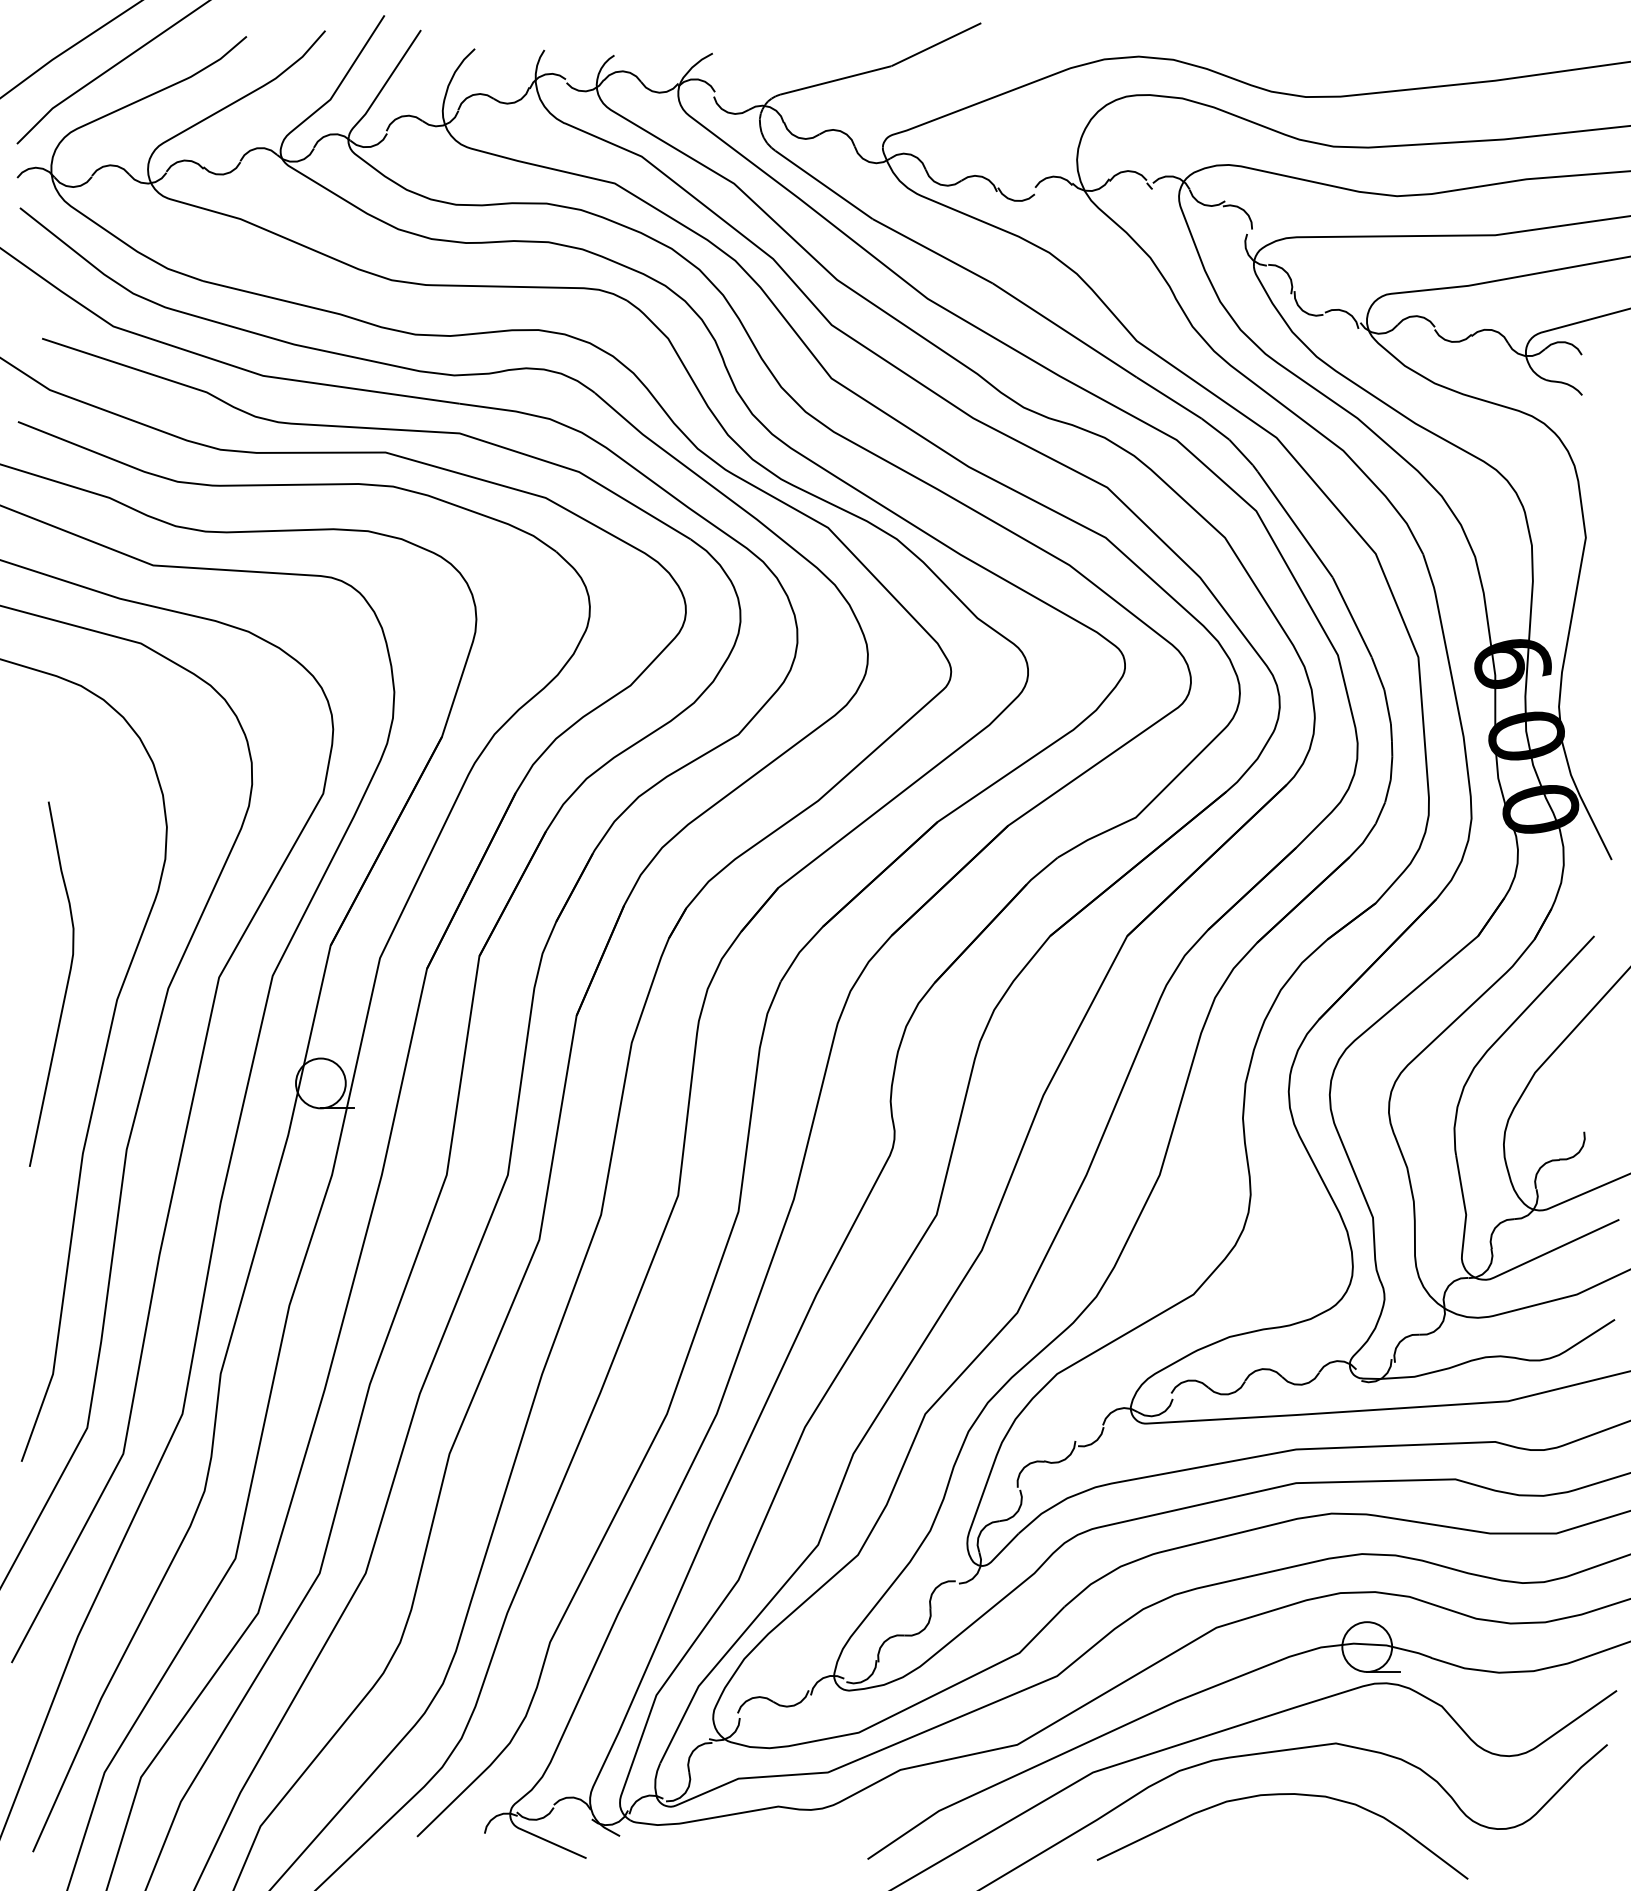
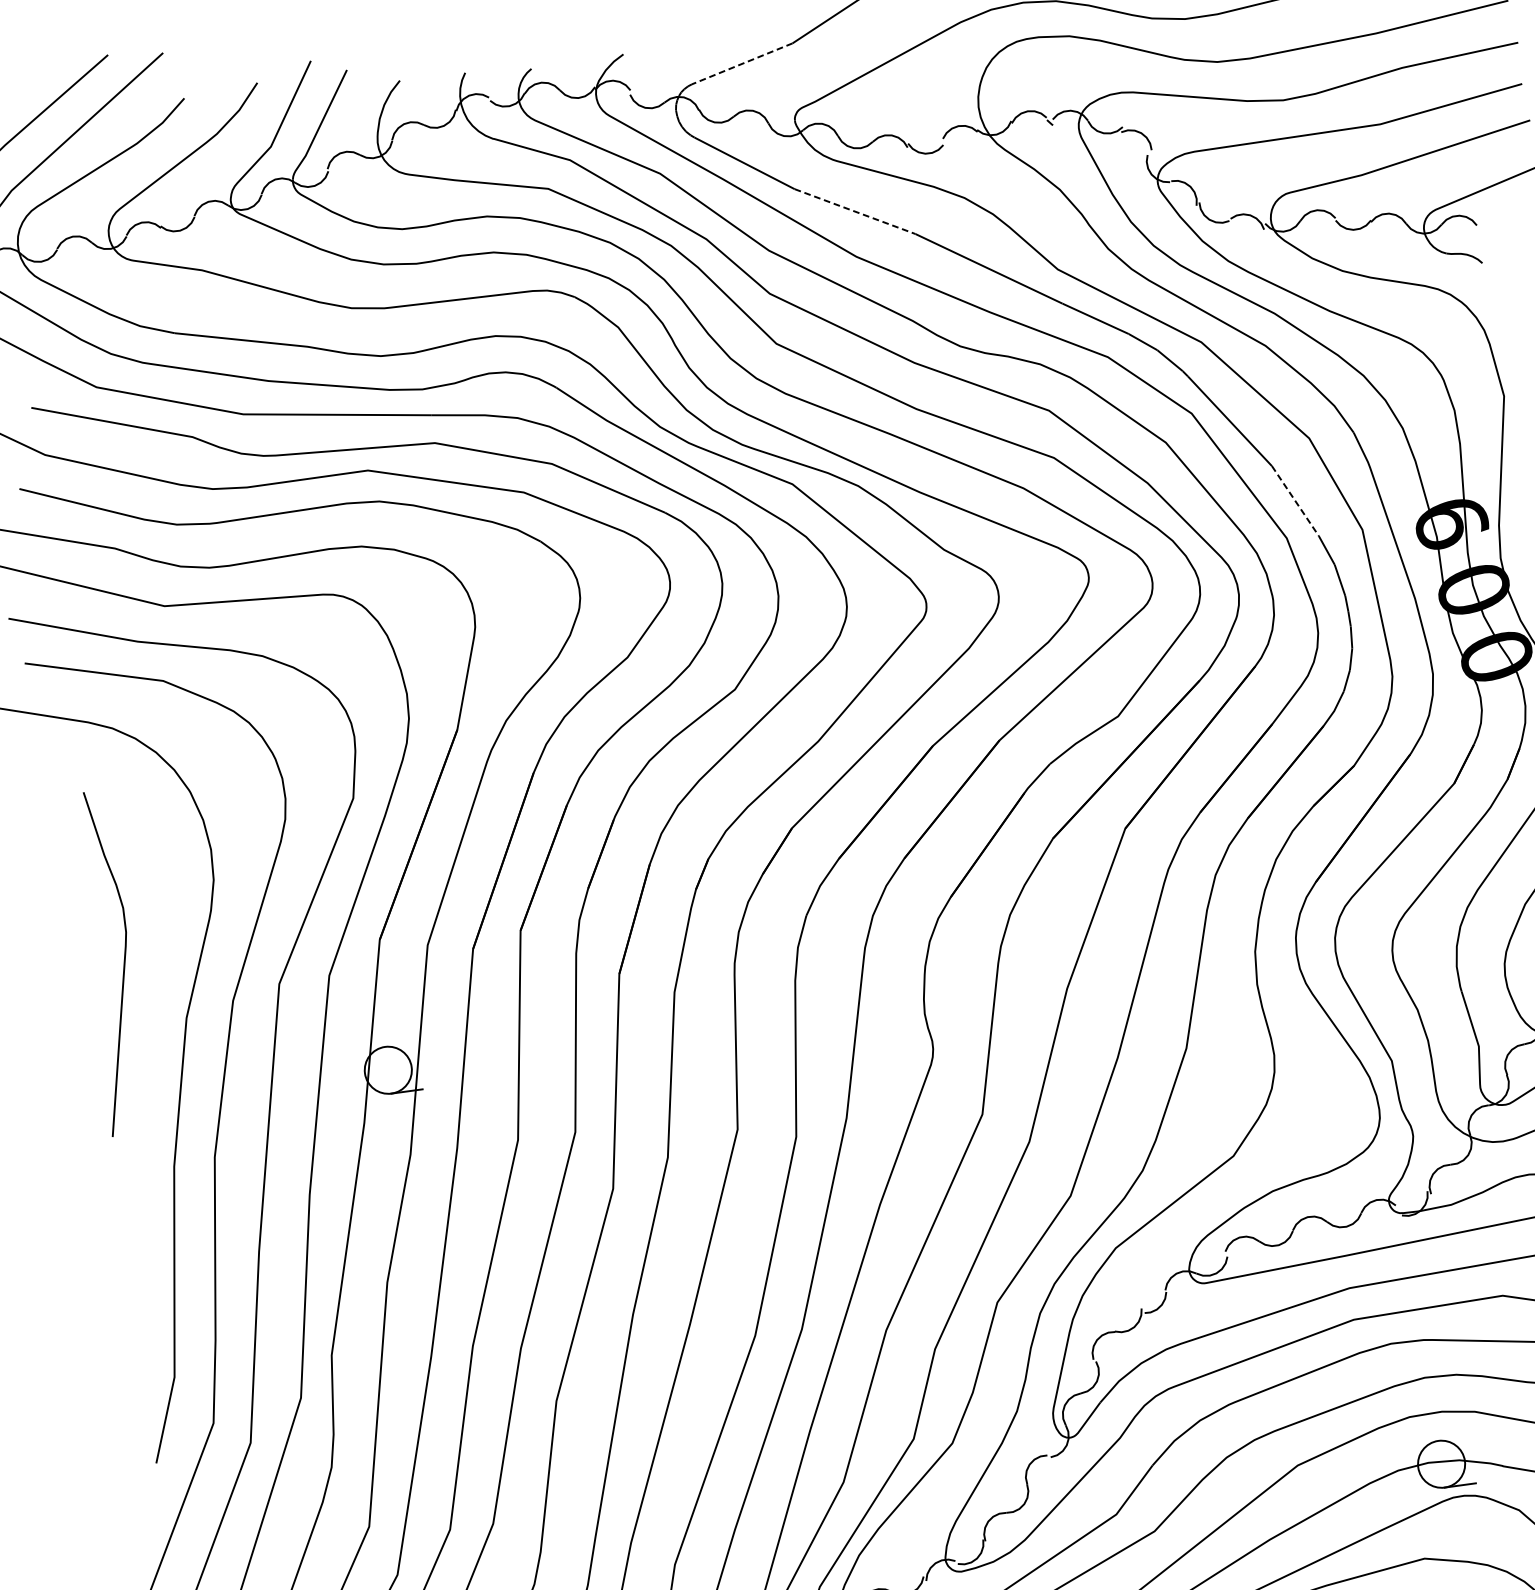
line: (835, 80) -> (741, 63), solid -> dashed
line: (933, 251) -> (855, 211), solid -> dashed
line: (1352, 617) -> (1295, 500), solid -> dashed
curve: (65, 988) -> (123, 965), moved

